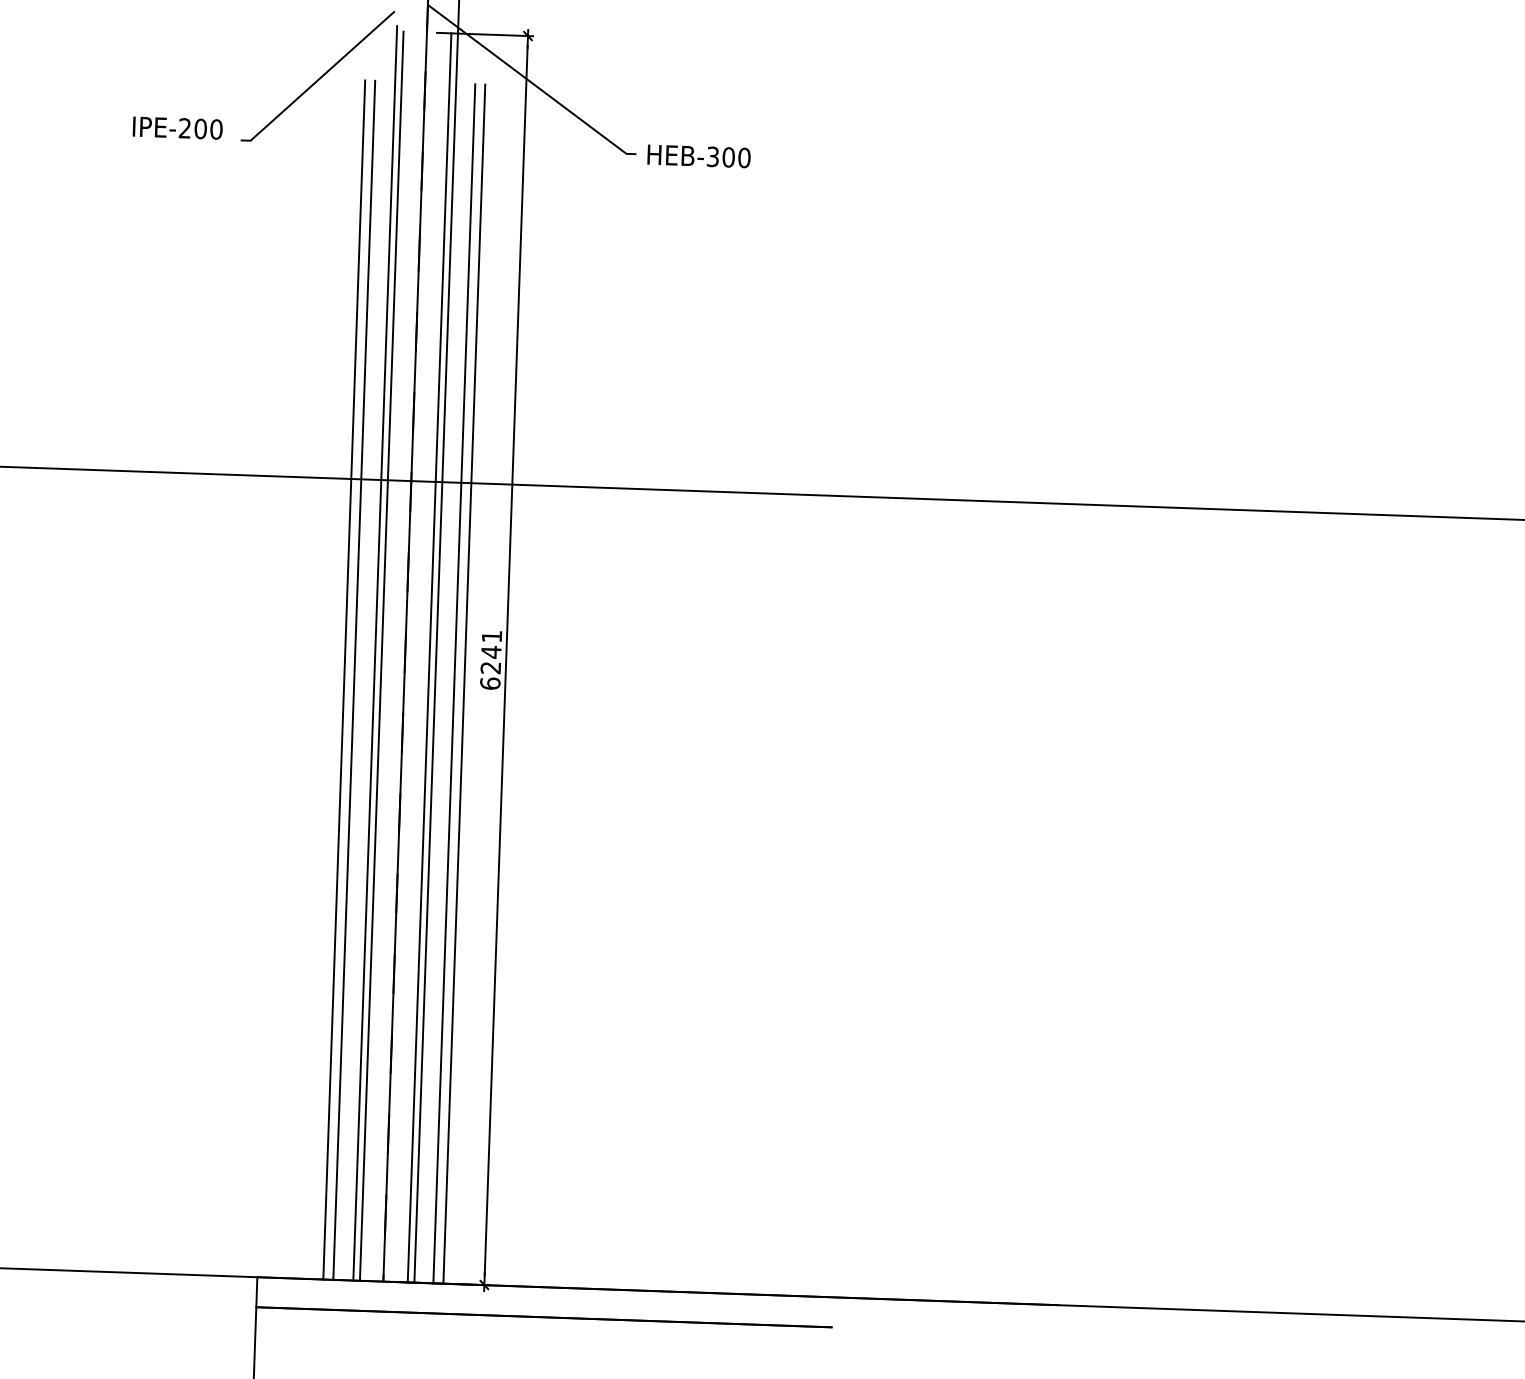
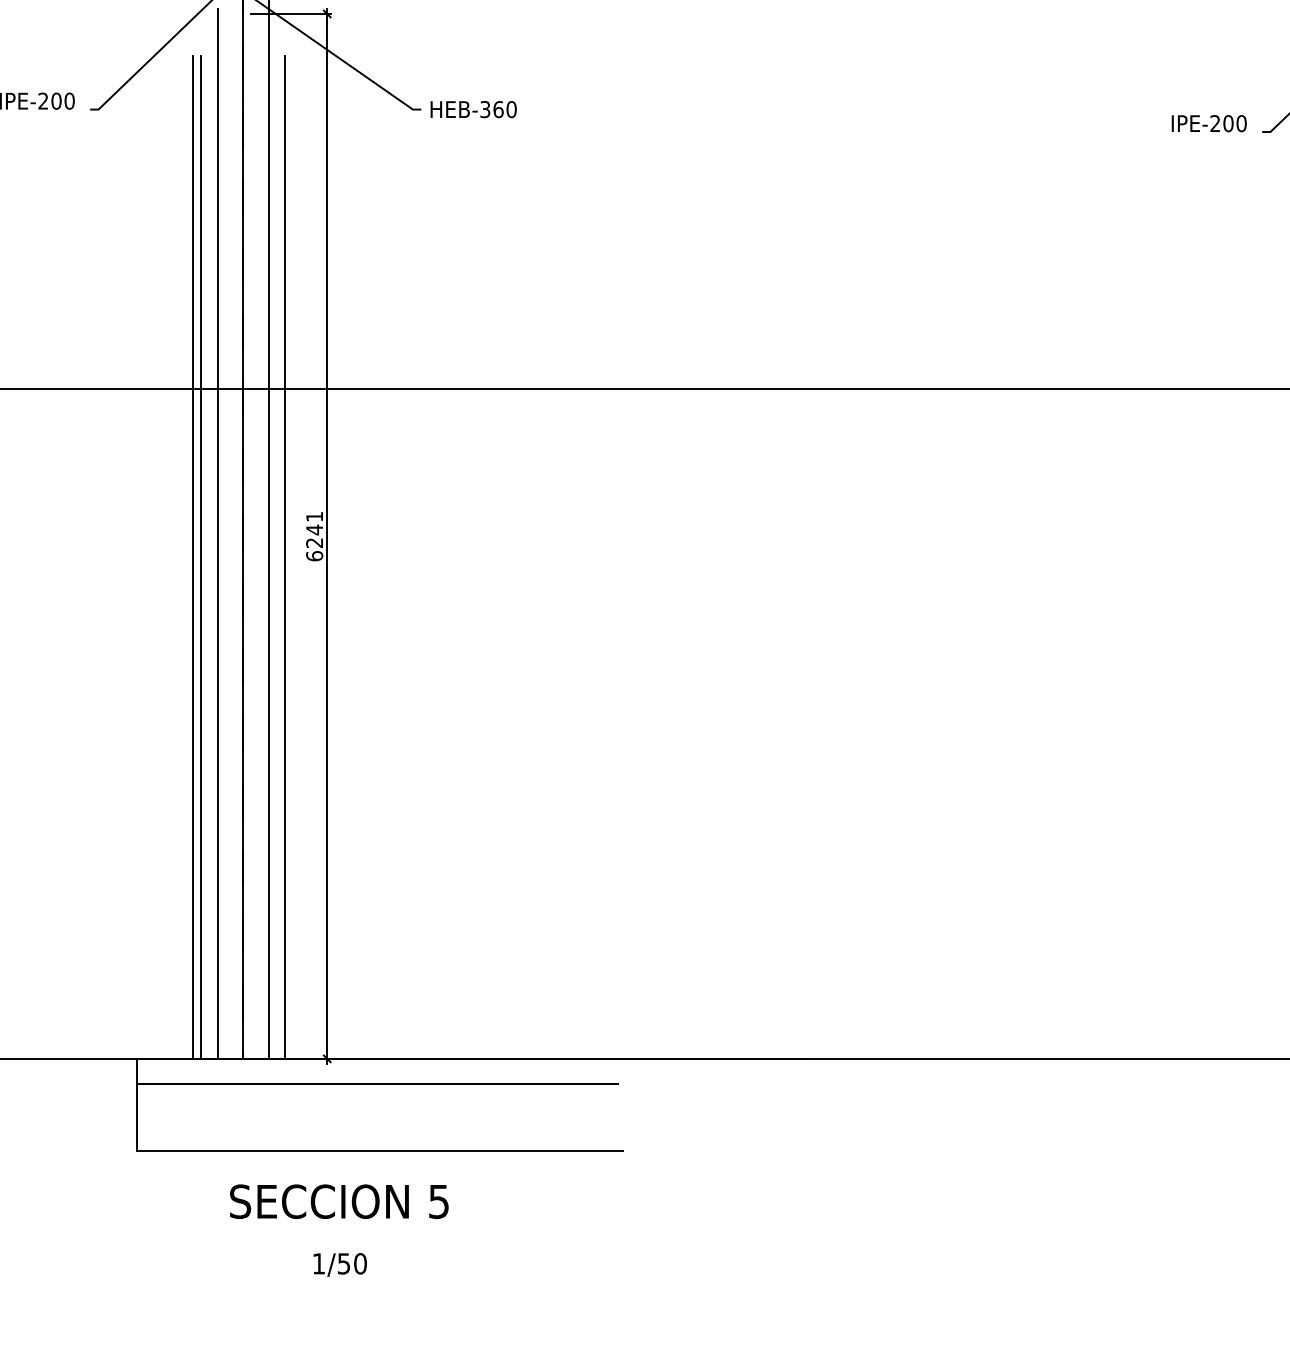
text: (728, 157) -> (498, 109), HEB-300 -> HEB-360
line: (382, 656) -> (223, 536), removed
line: (429, 657) -> (263, 536), removed
line: (463, 683) -> (292, 556), removed

